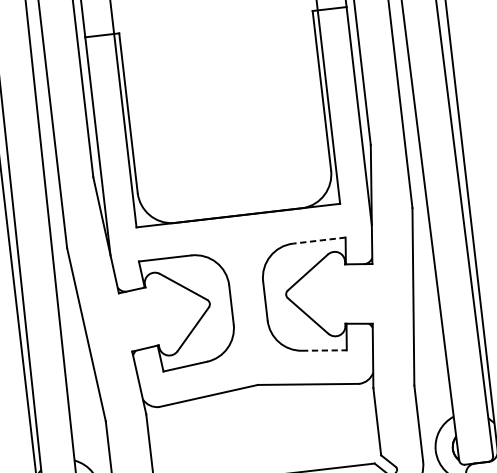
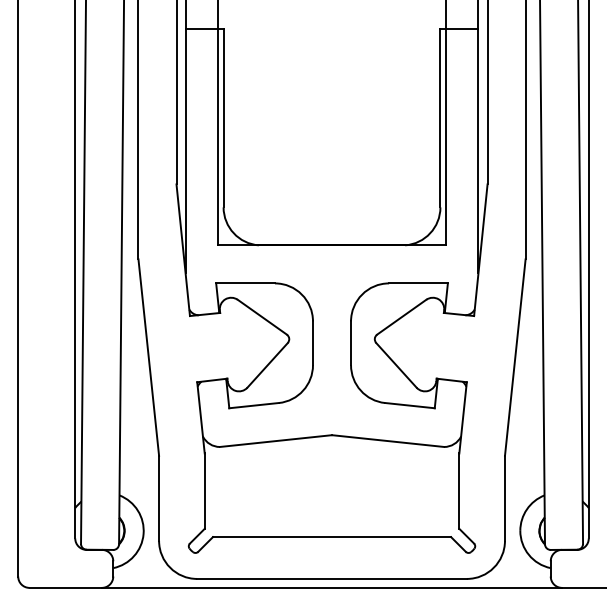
line: (318, 240) -> (417, 283), dashed -> solid
line: (323, 350) -> (409, 405), dashed -> solid

